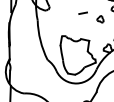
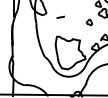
line: (82, 12) -> (60, 16), moved

